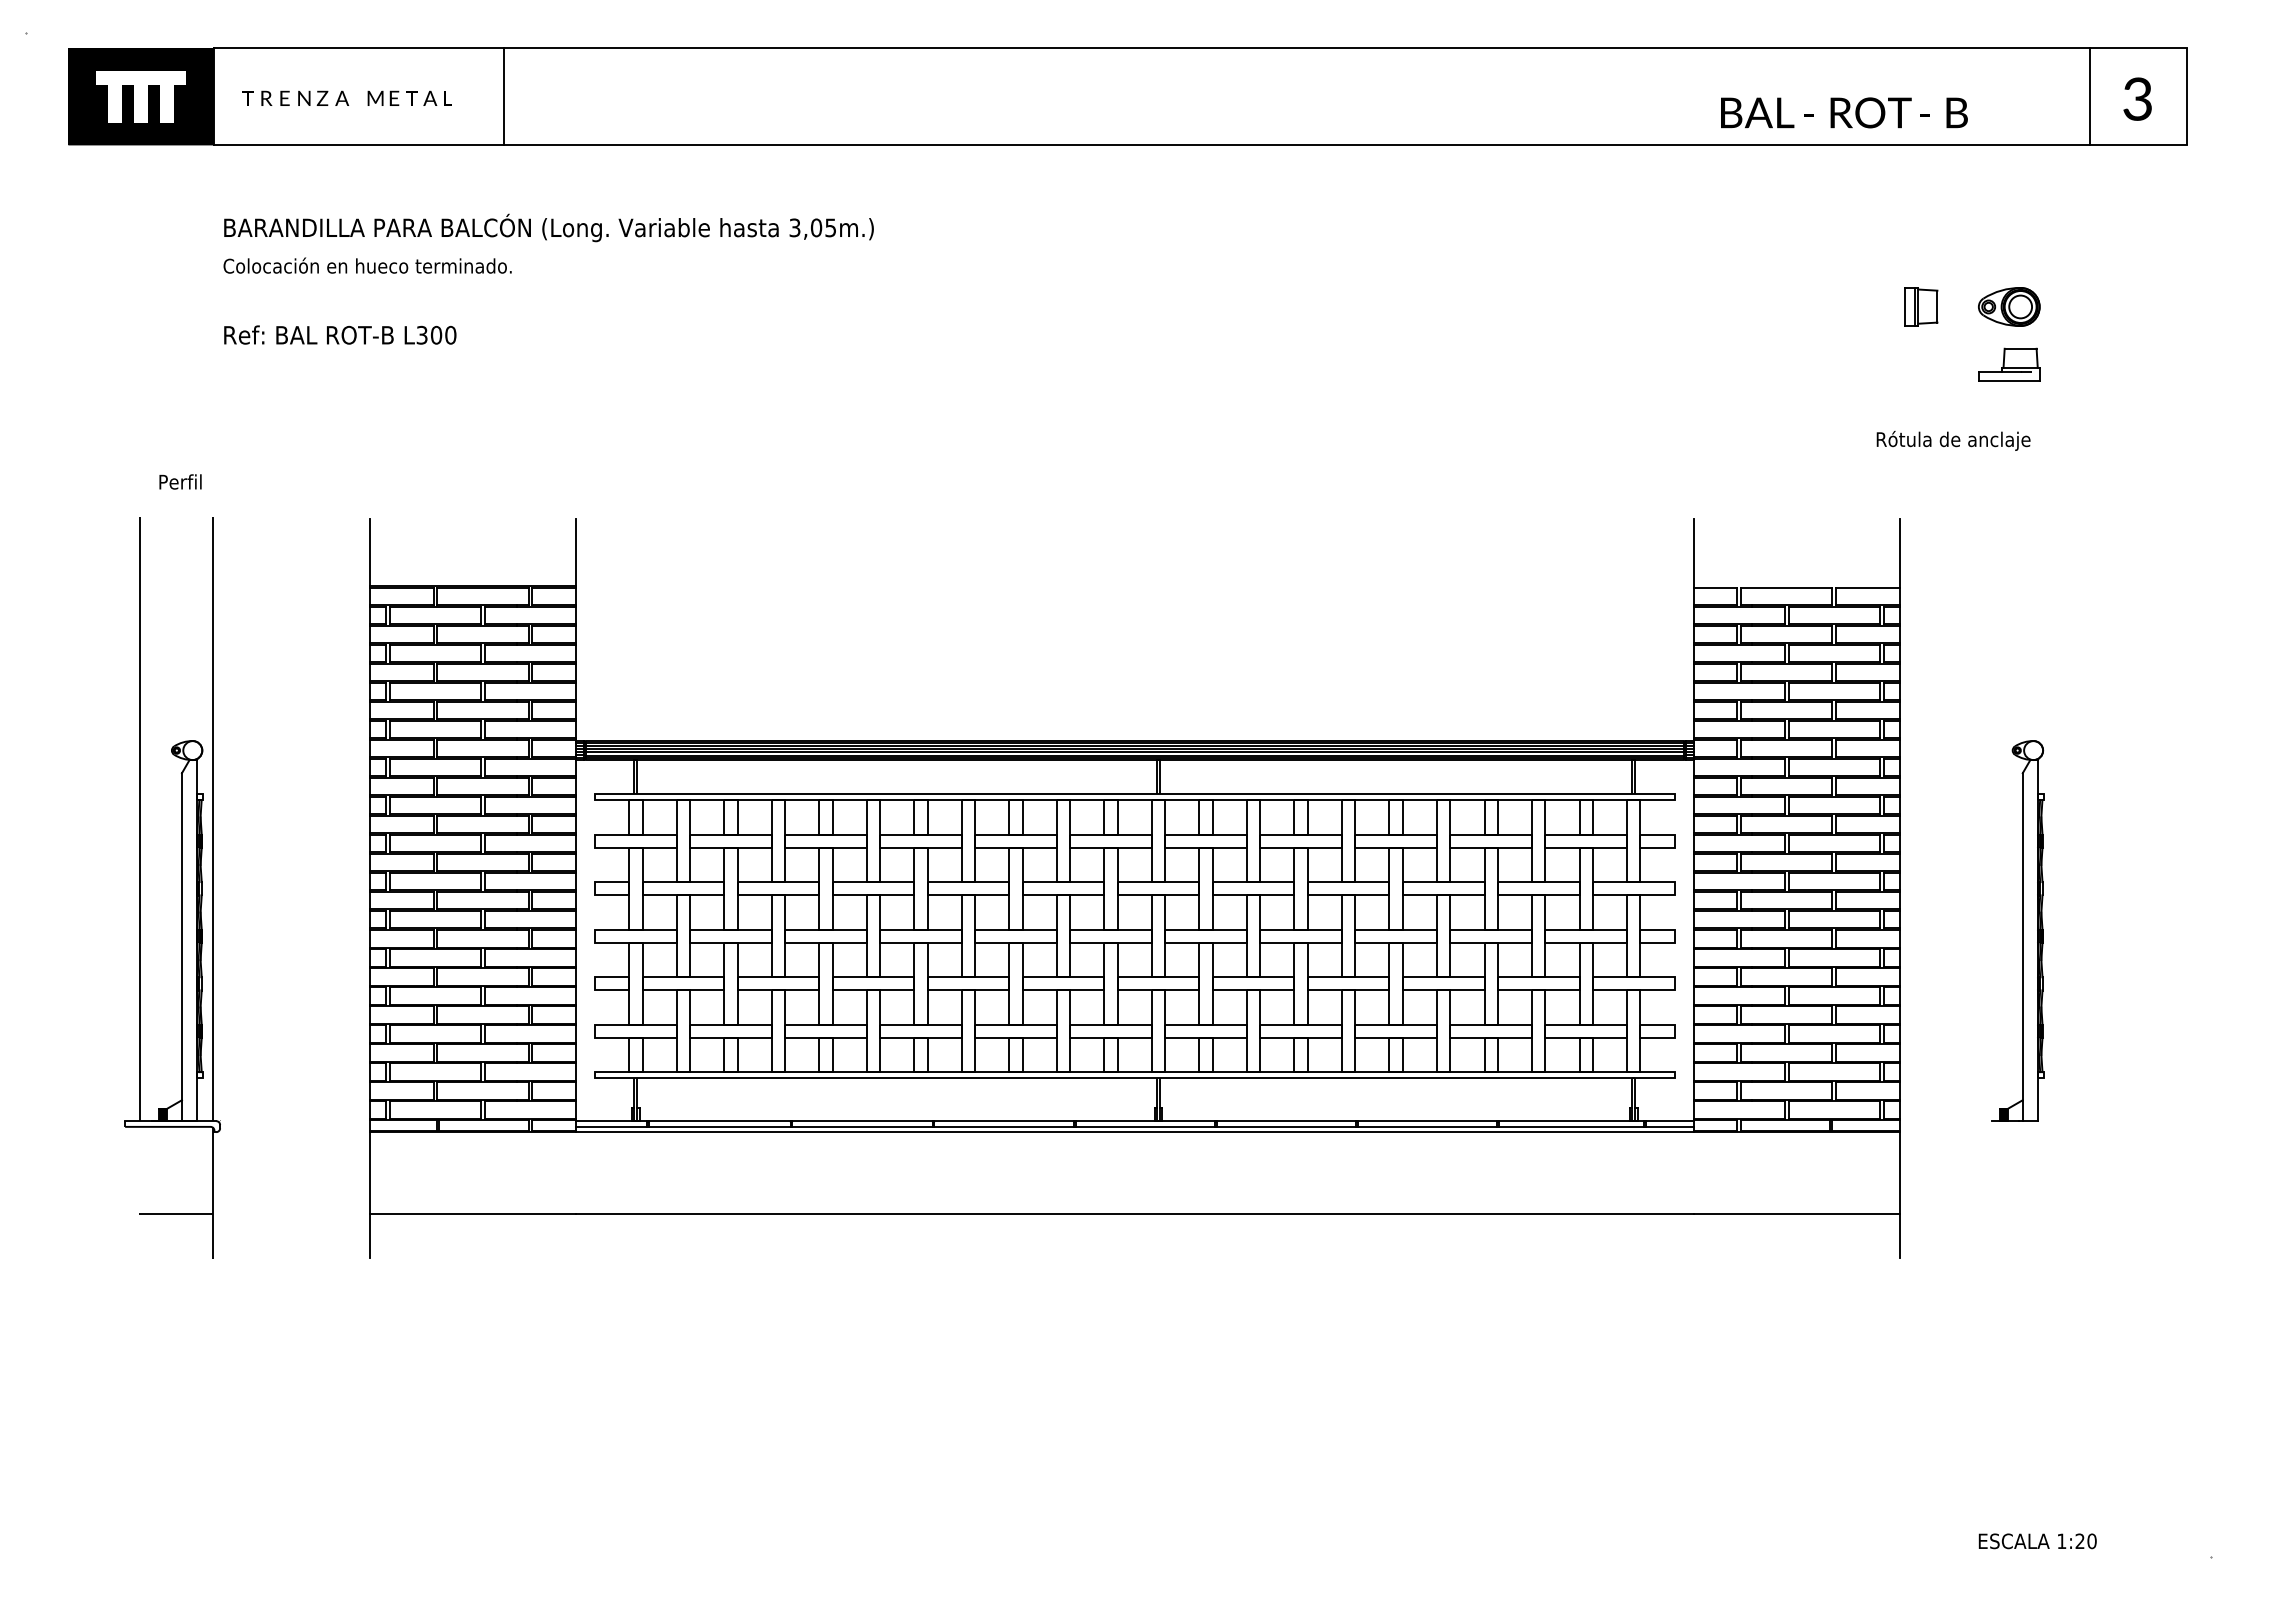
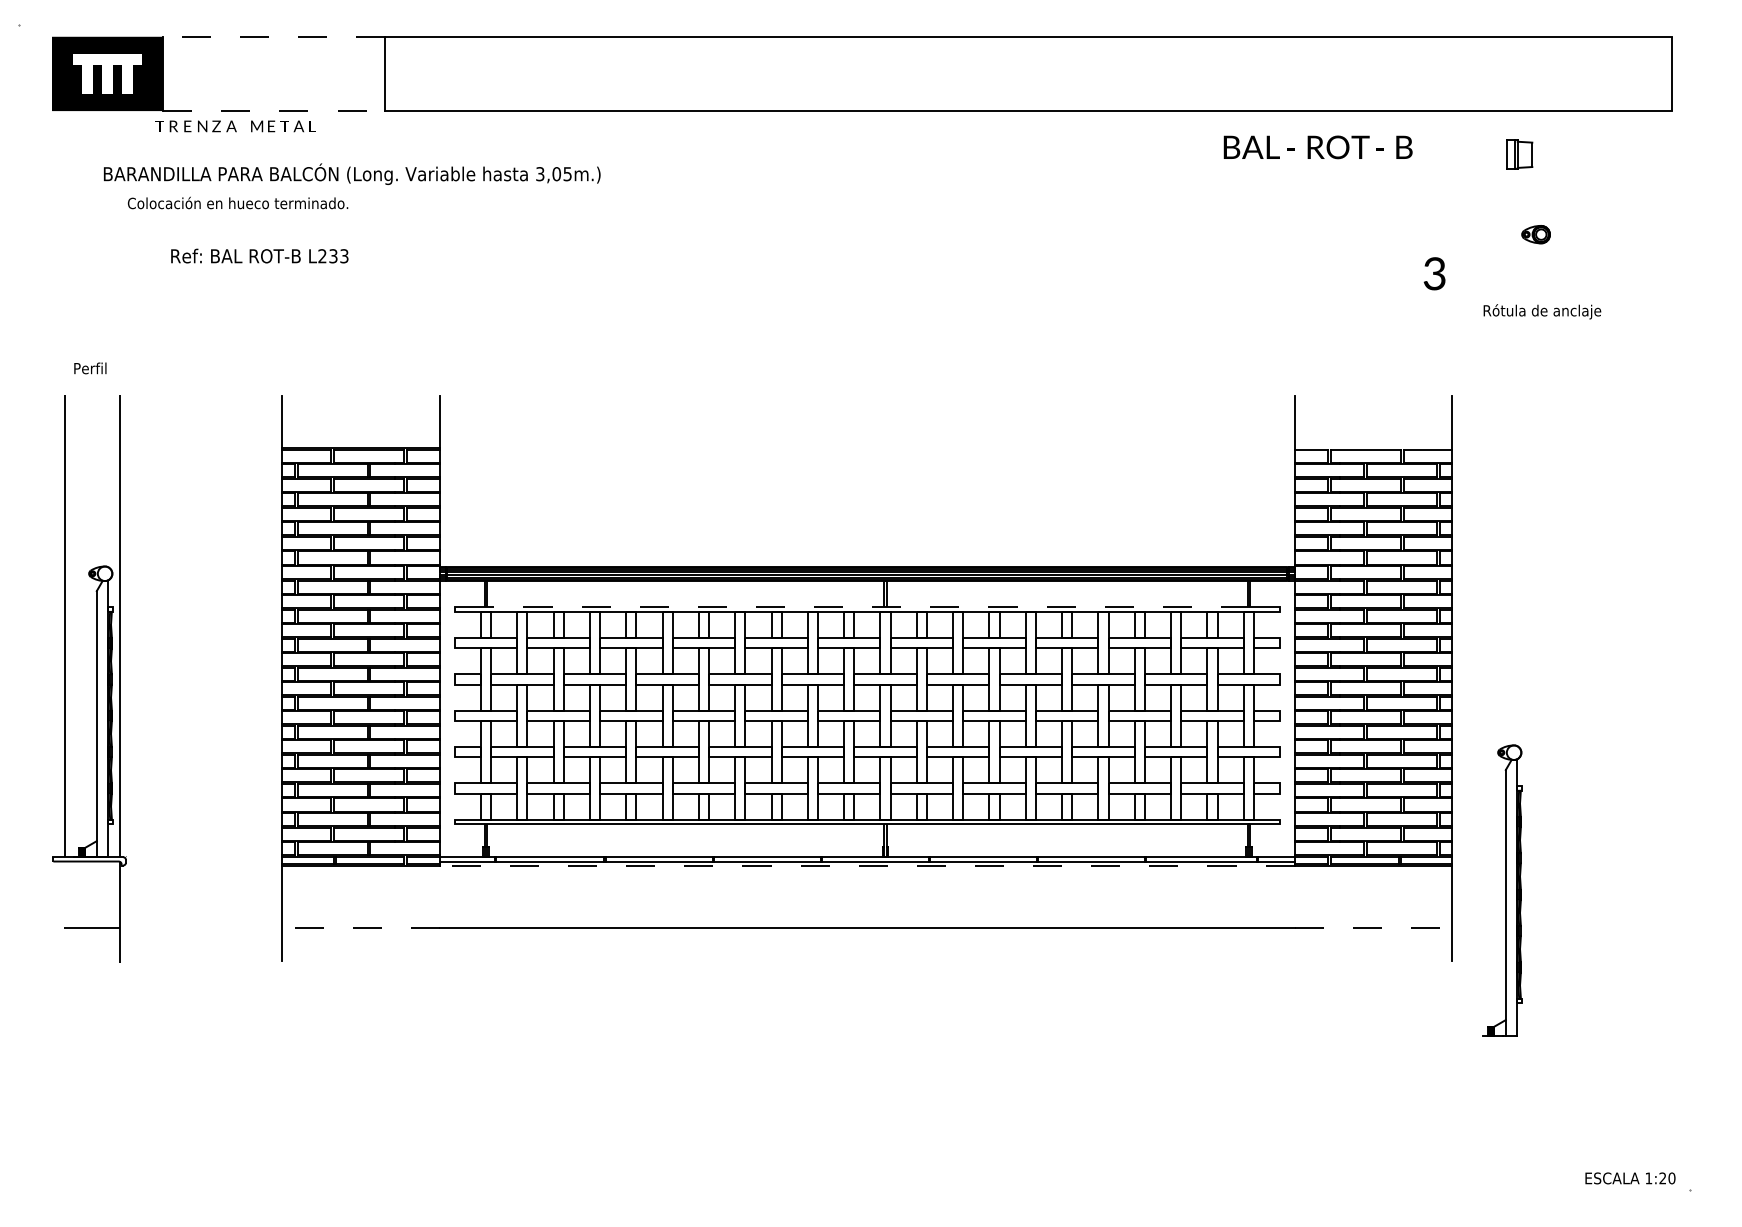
line: (358, 48) -> (273, 36), solid -> dashed
line: (2089, 96) -> (1597, 73), removed
text: (346, 97) -> (234, 125), moved
text: (2137, 98) -> (1434, 273), moved
text: (1844, 112) -> (1318, 147), moved
line: (359, 145) -> (274, 111), solid -> dashed
text: (548, 227) -> (351, 173), moved
text: (367, 265) -> (237, 202), moved
part: (1921, 306) -> (1520, 154), moved
part: (2009, 306) -> (1536, 234), size x0.6
text: (436, 334) -> (333, 255), L300 -> L233
part: (2009, 364) -> (1536, 278), removed
text: (1953, 440) -> (1542, 311), moved
text: (180, 481) -> (90, 368), moved
line: (1134, 794) -> (867, 607), solid -> dashed
part: (181, 887) -> (96, 678), moved
part: (2017, 930) -> (1501, 890), moved
line: (1134, 1132) -> (867, 865), solid -> dashed
line: (472, 1213) -> (361, 927), solid -> dashed
line: (1797, 1213) -> (1374, 927), solid -> dashed
text: (2037, 1541) -> (1630, 1178), moved

